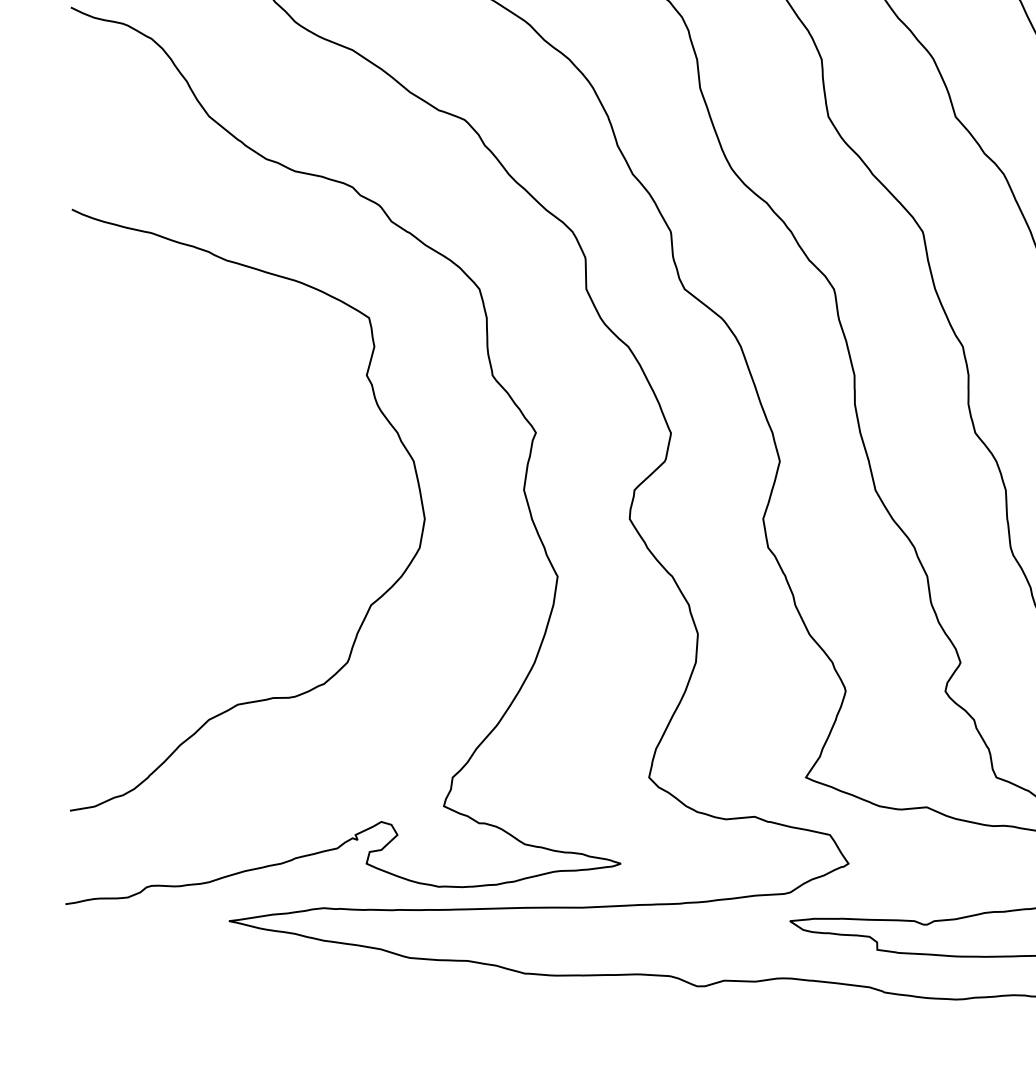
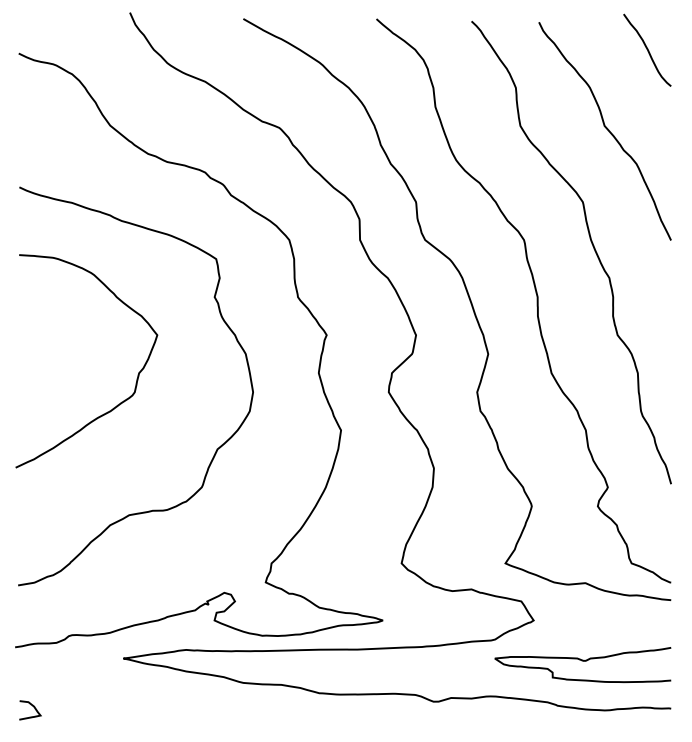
curve: (250, 492) -> (137, 374), added
curve: (94, 998) -> (34, 709), added

